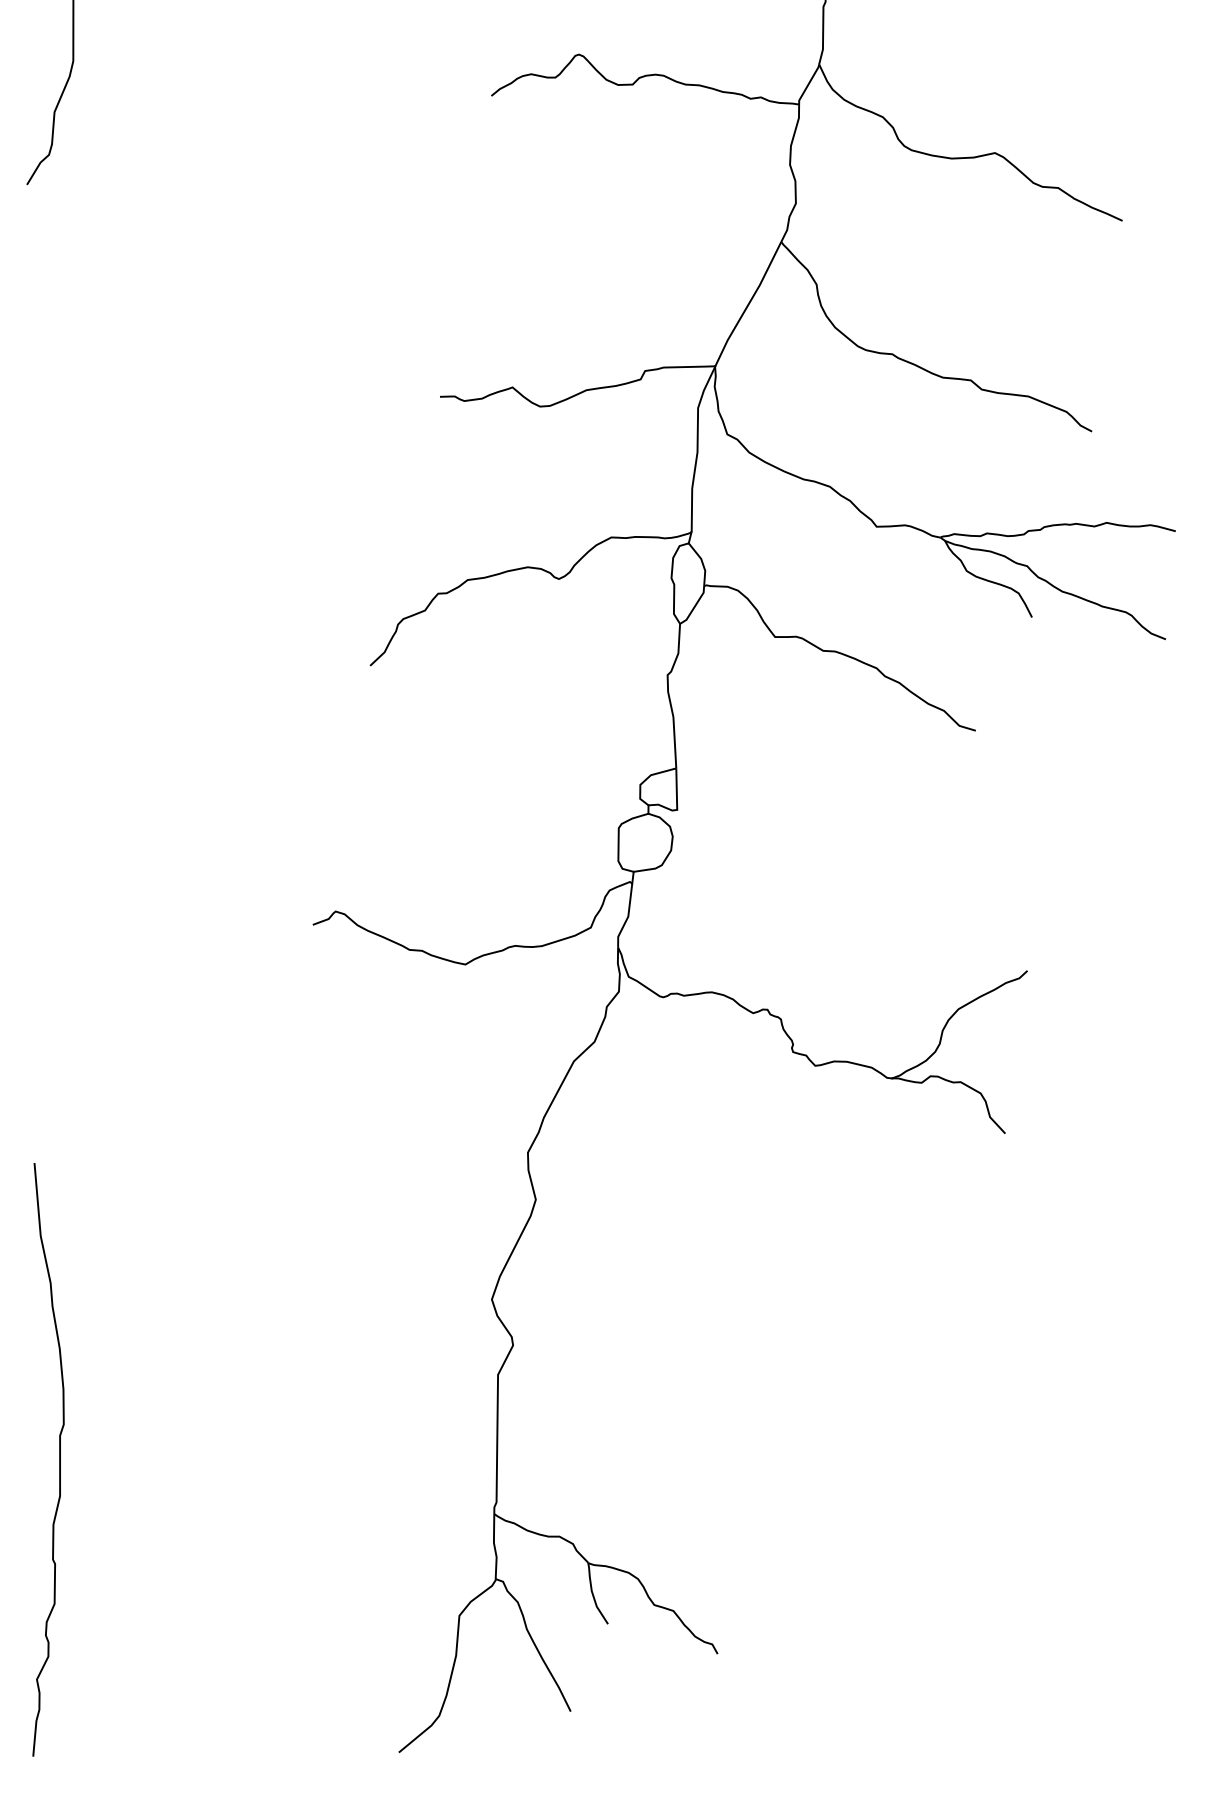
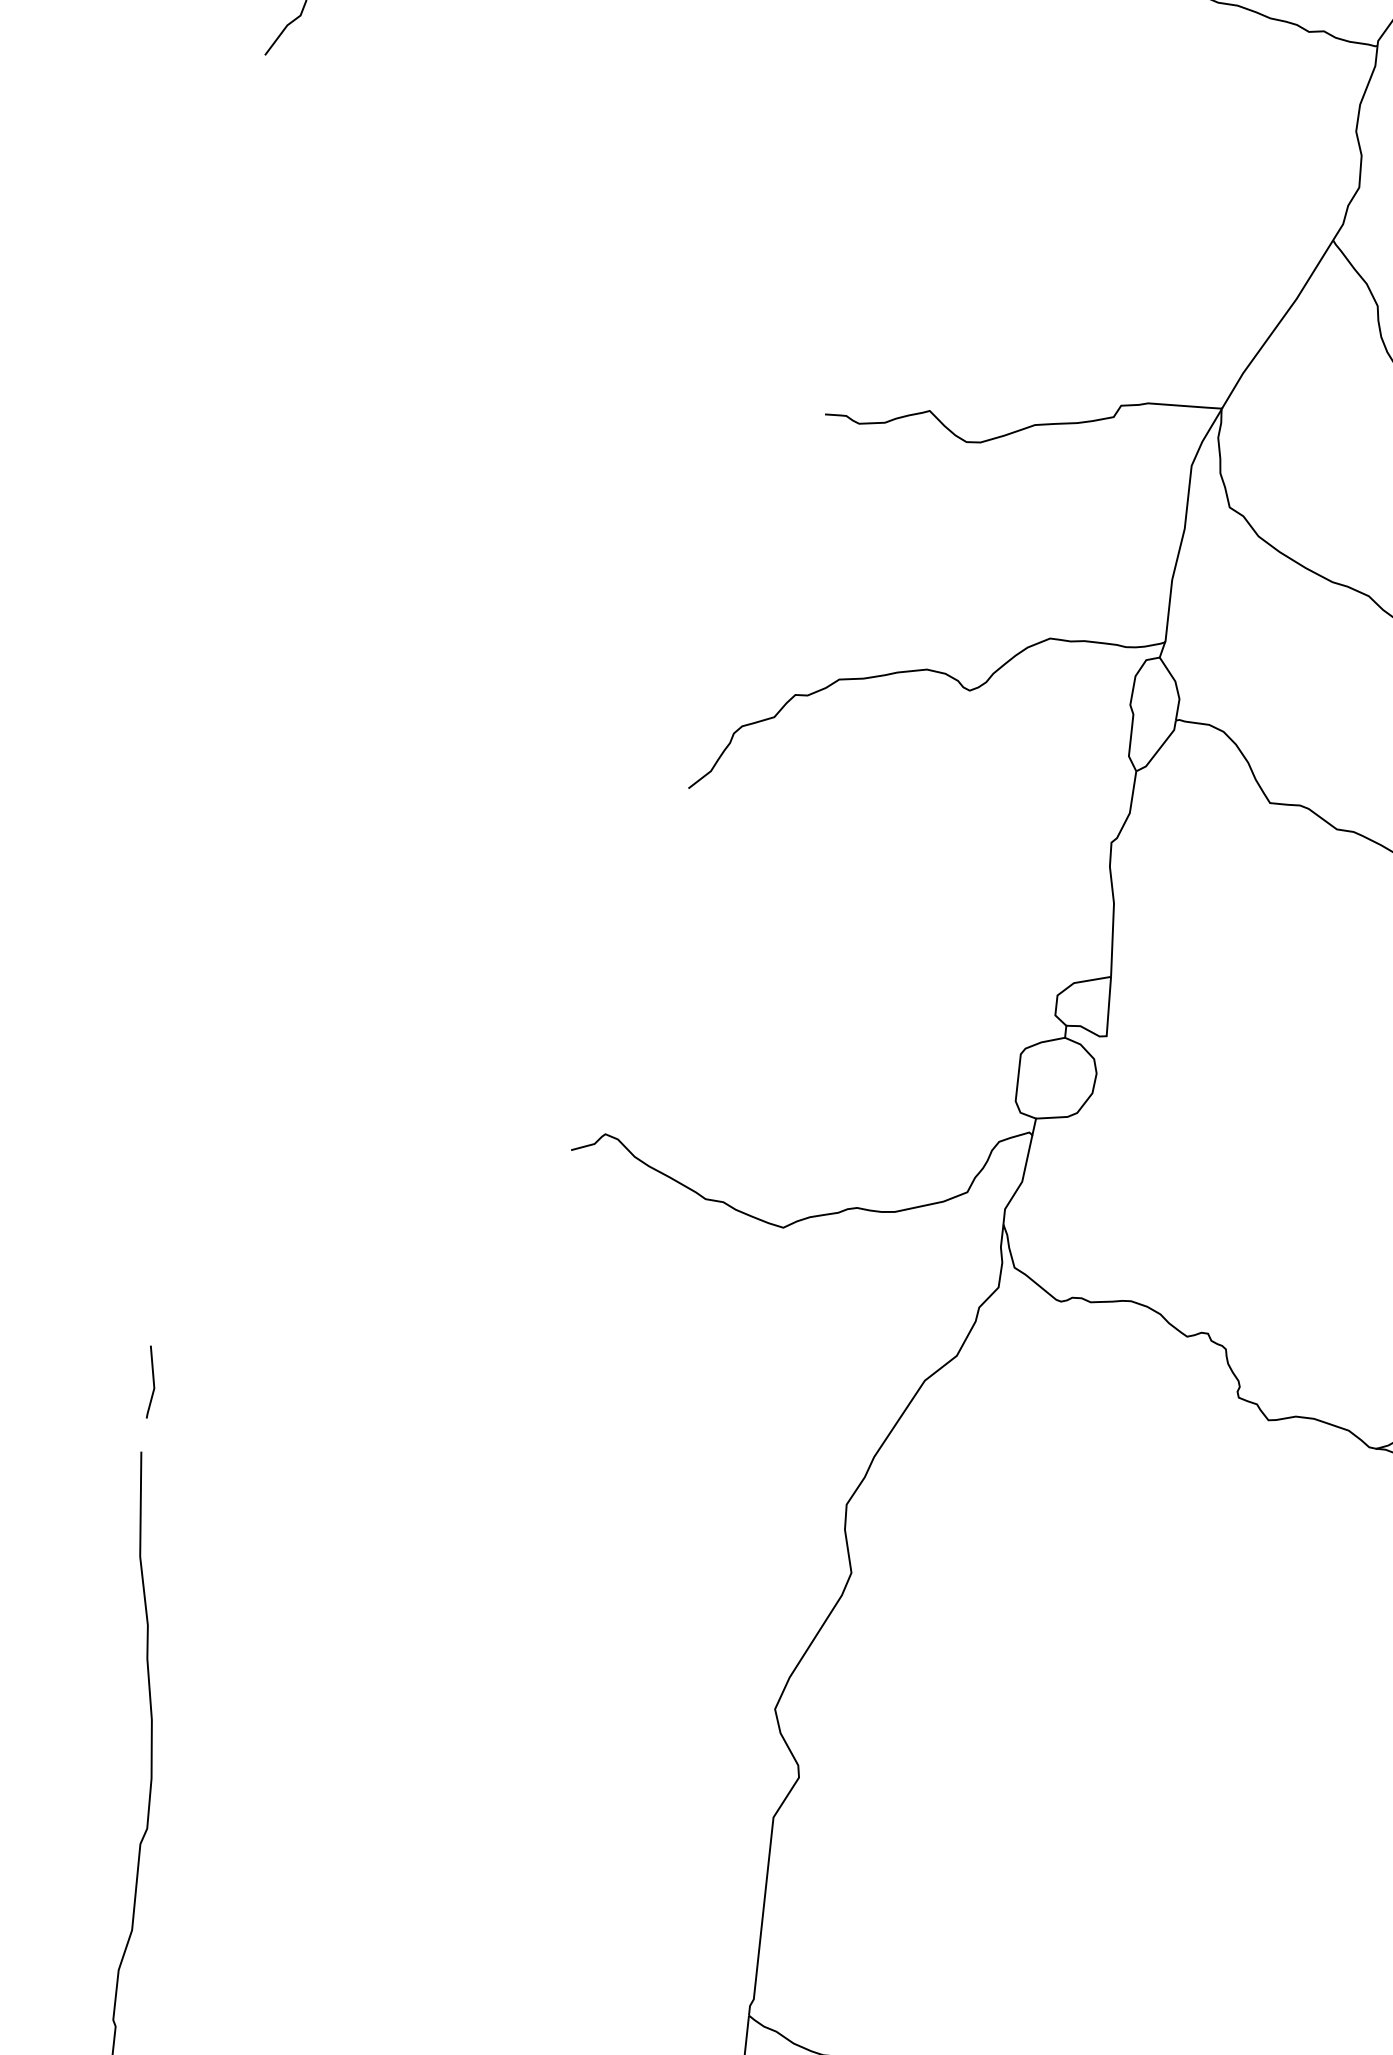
line: (37, 1113) -> (152, 1381), added

